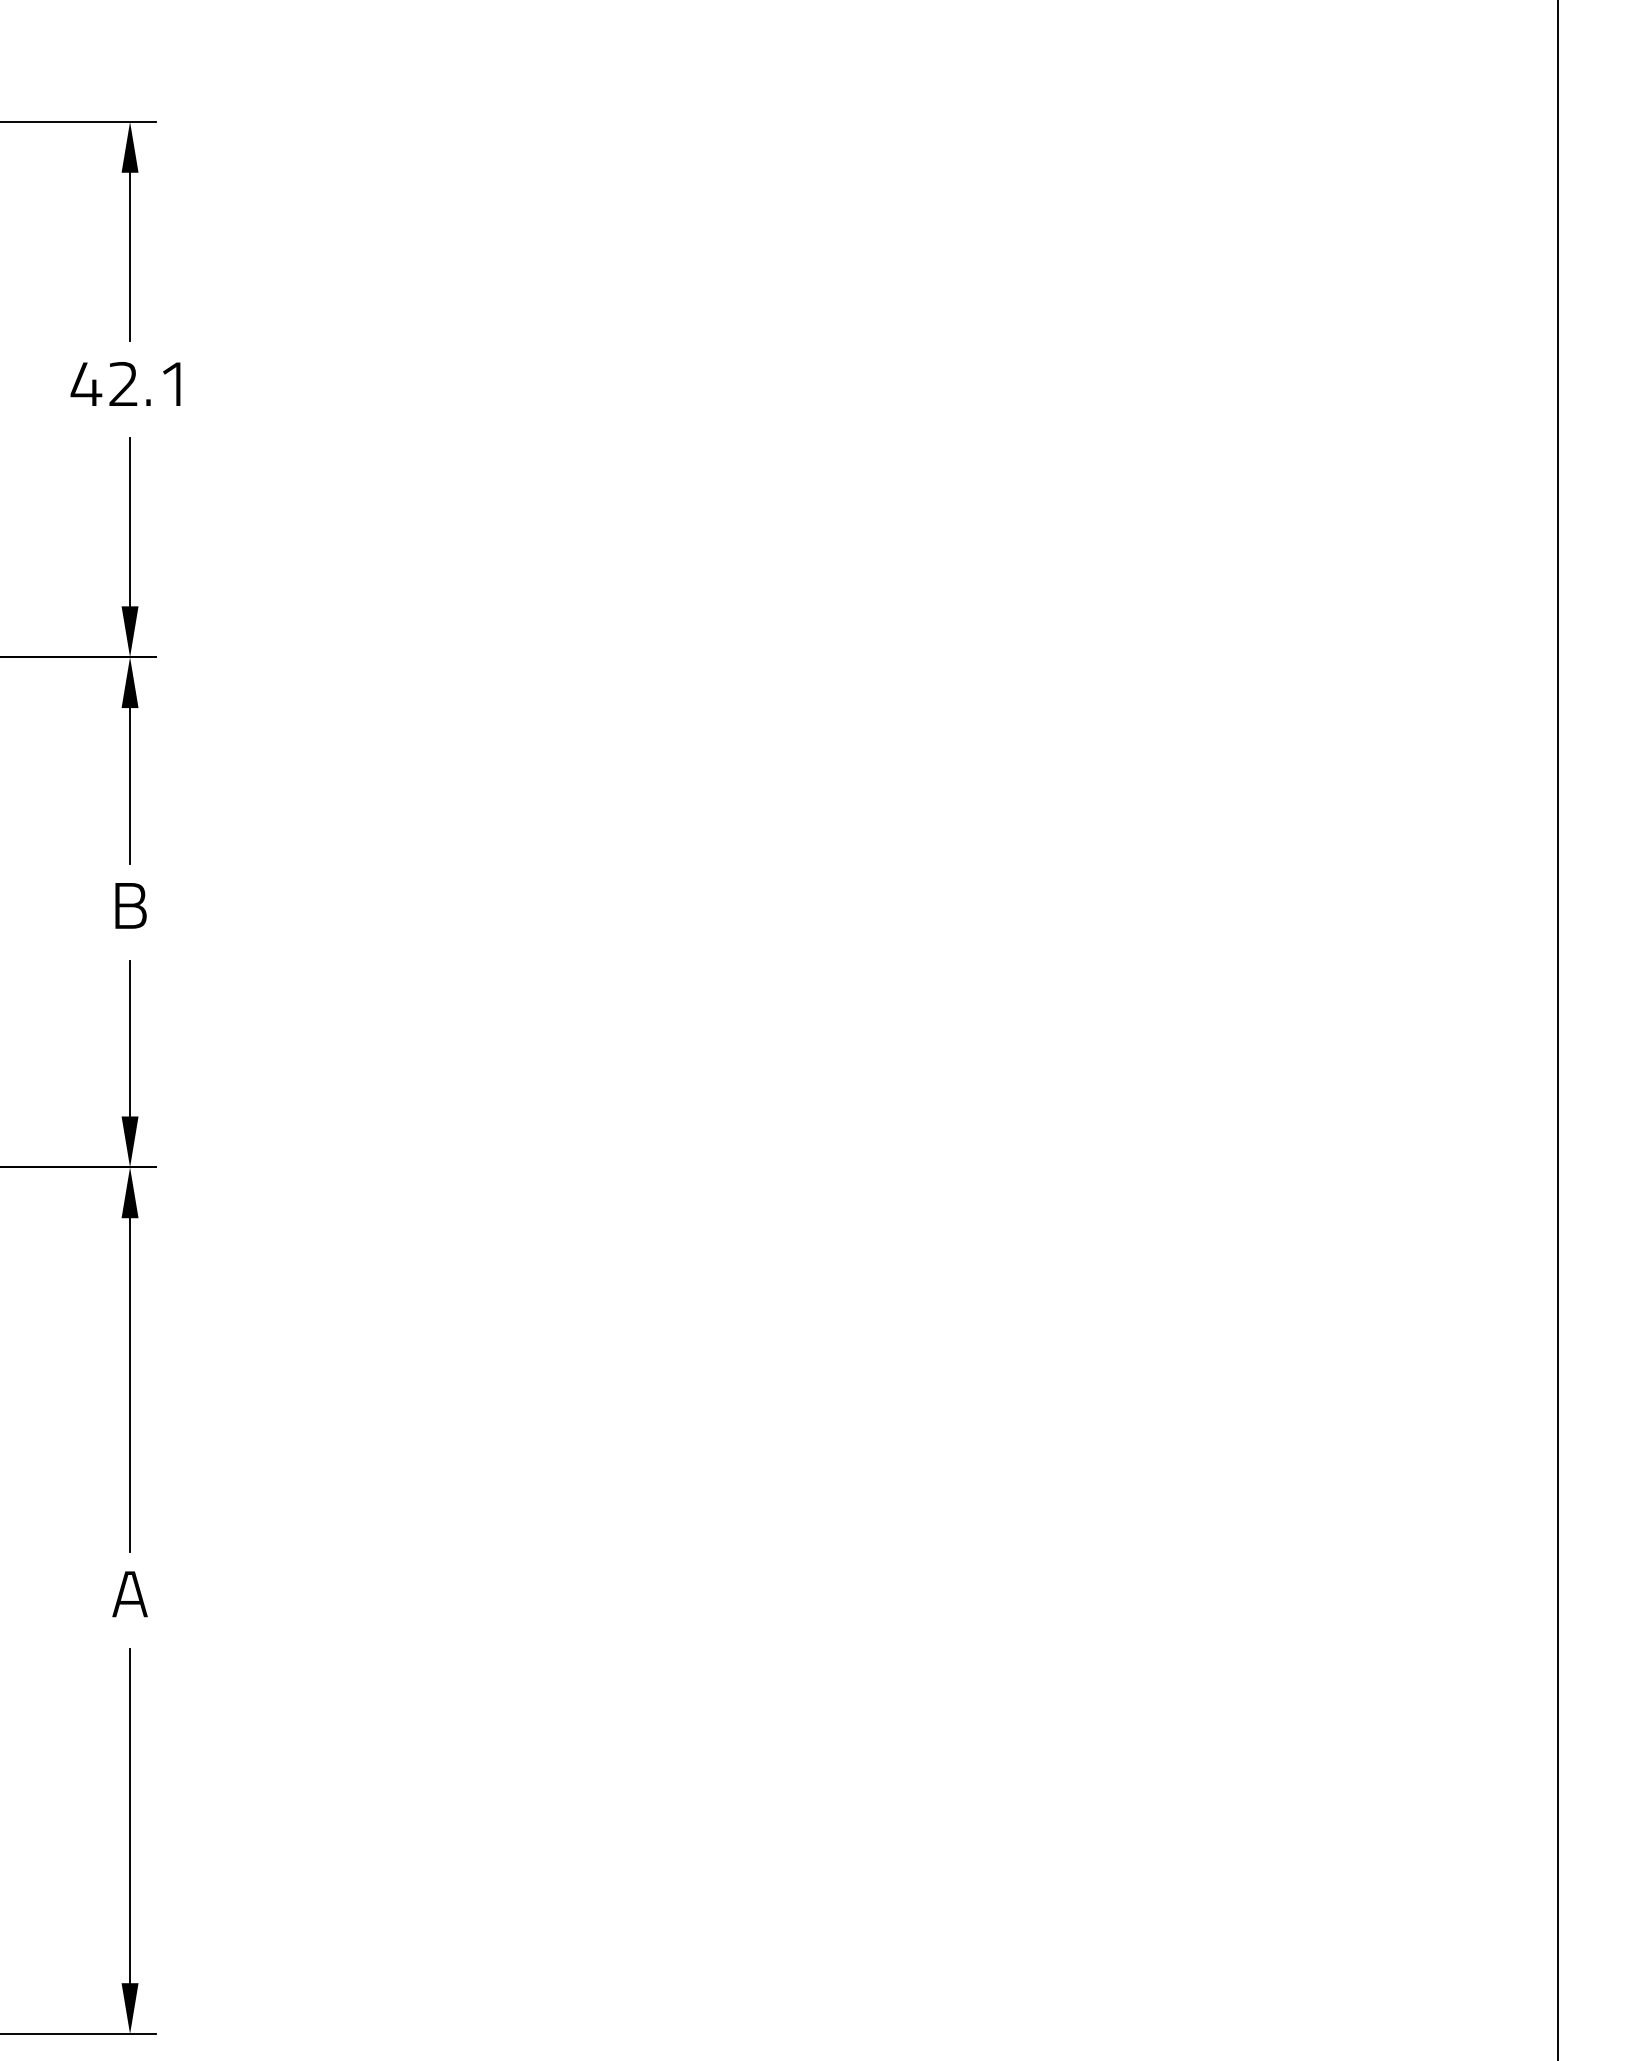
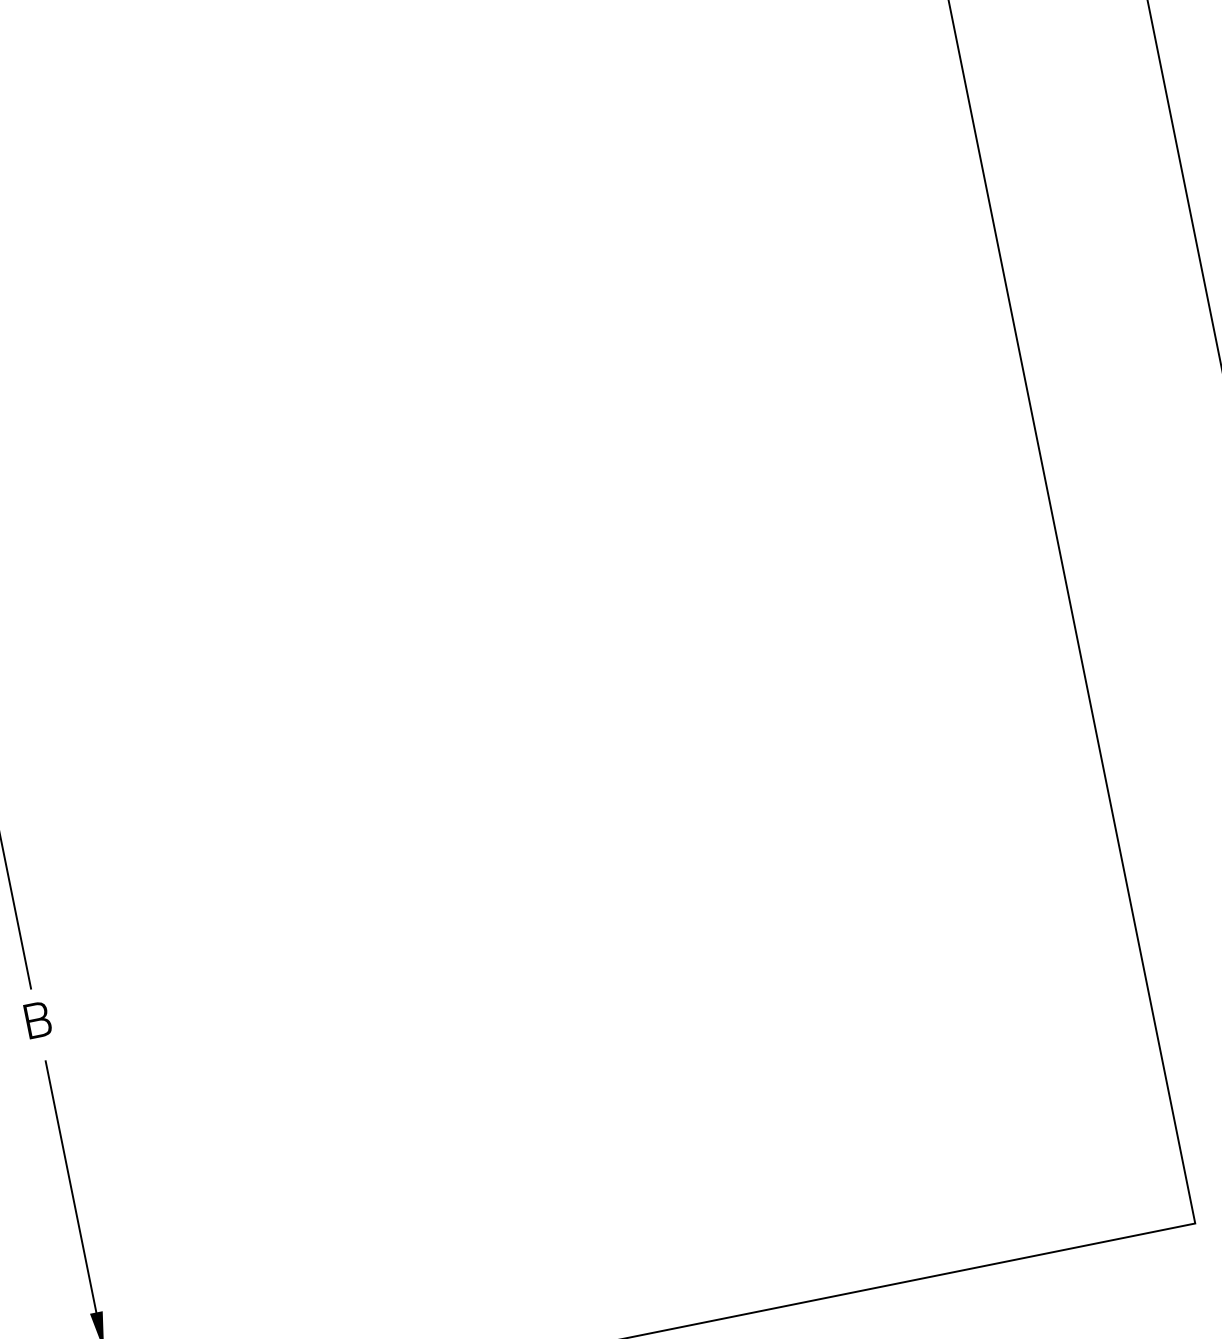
text: (129, 1594) -> (37, 1020), A -> B

